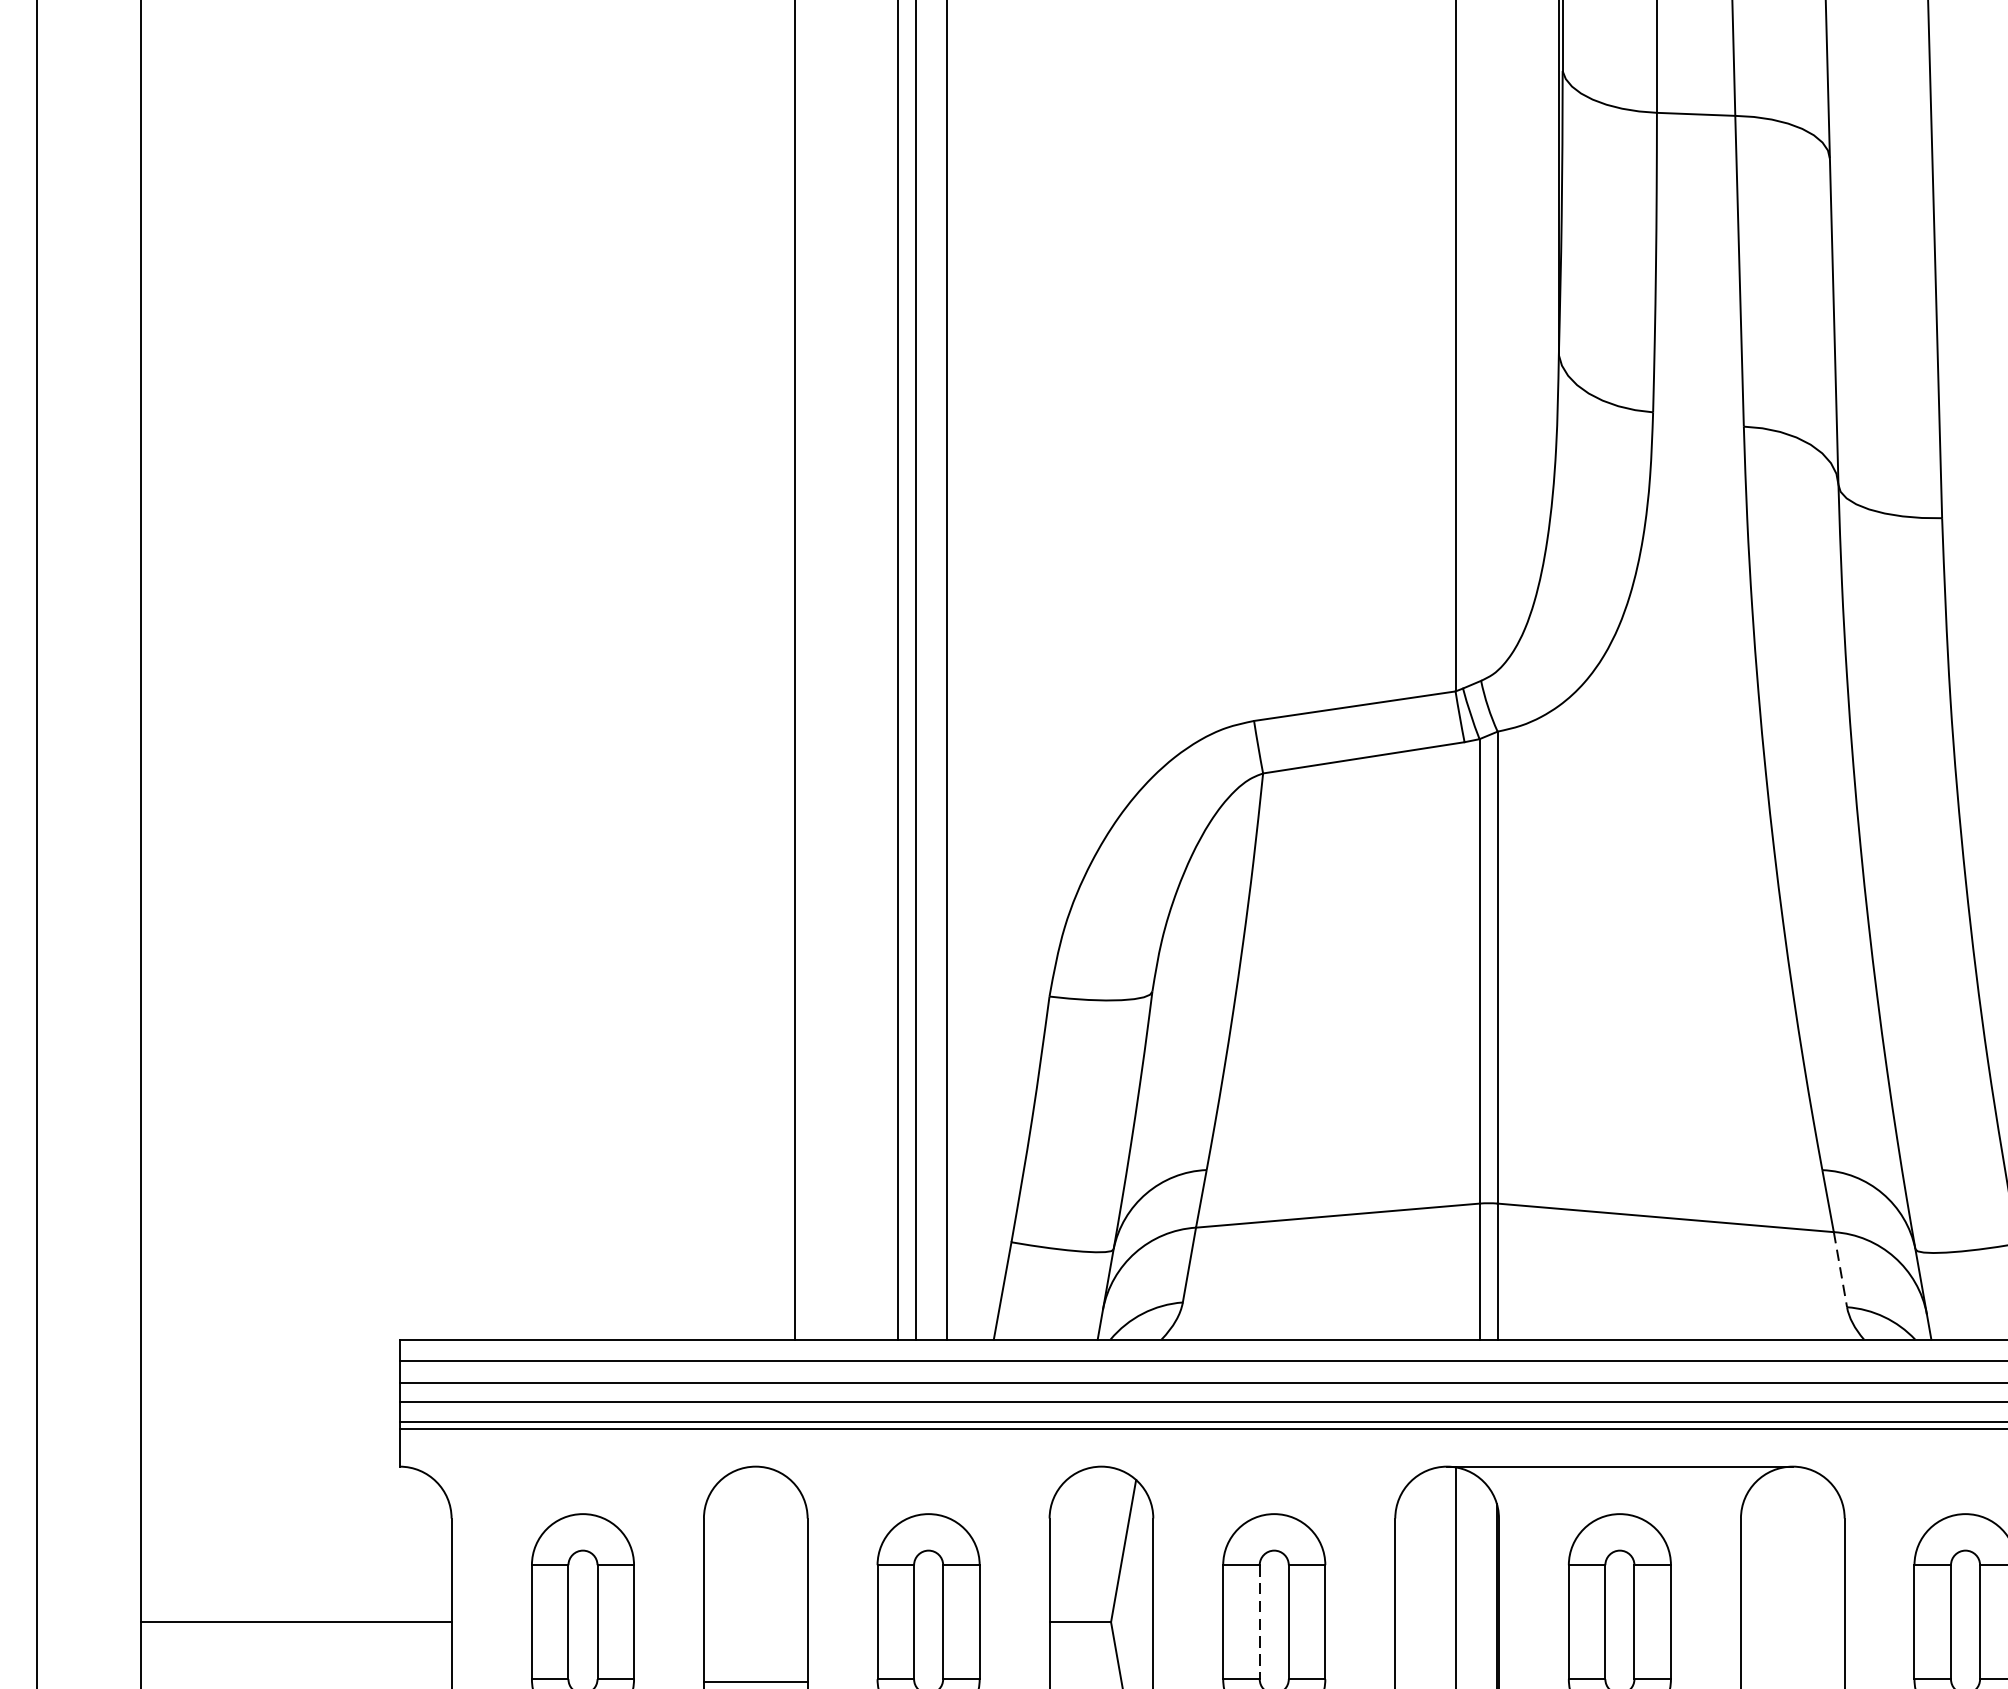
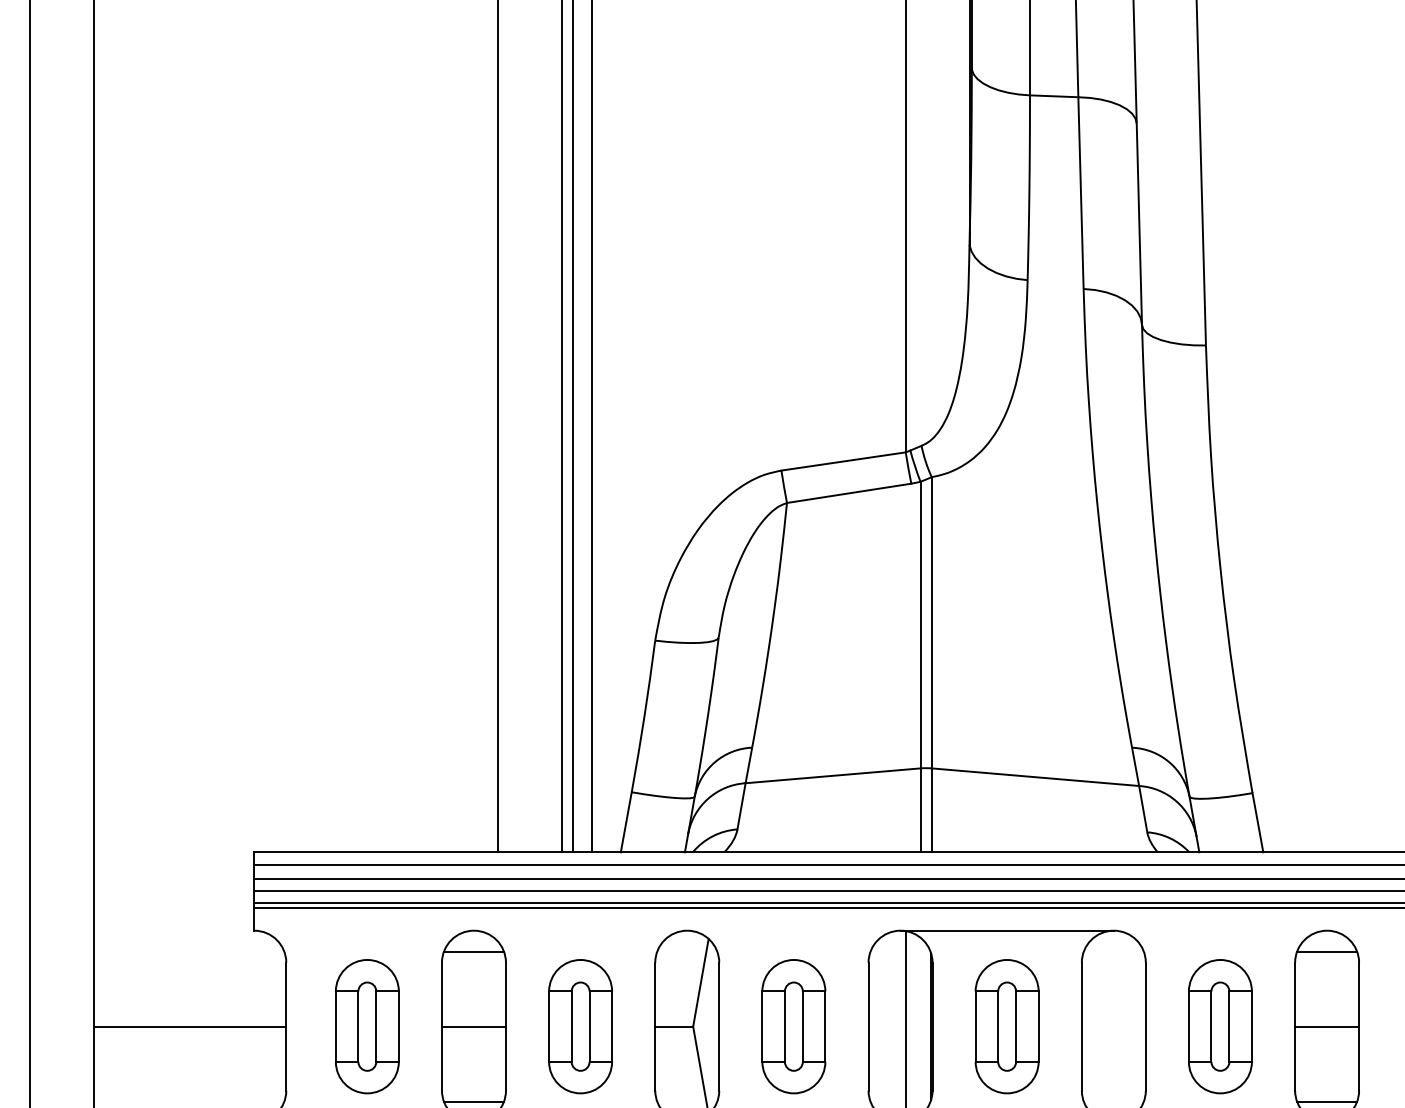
line: (1840, 1270) -> (1143, 809), dashed -> solid
line: (755, 1500) -> (473, 951), added
line: (1259, 1623) -> (784, 1027), dashed -> solid
line: (755, 1681) -> (473, 1026), moved

